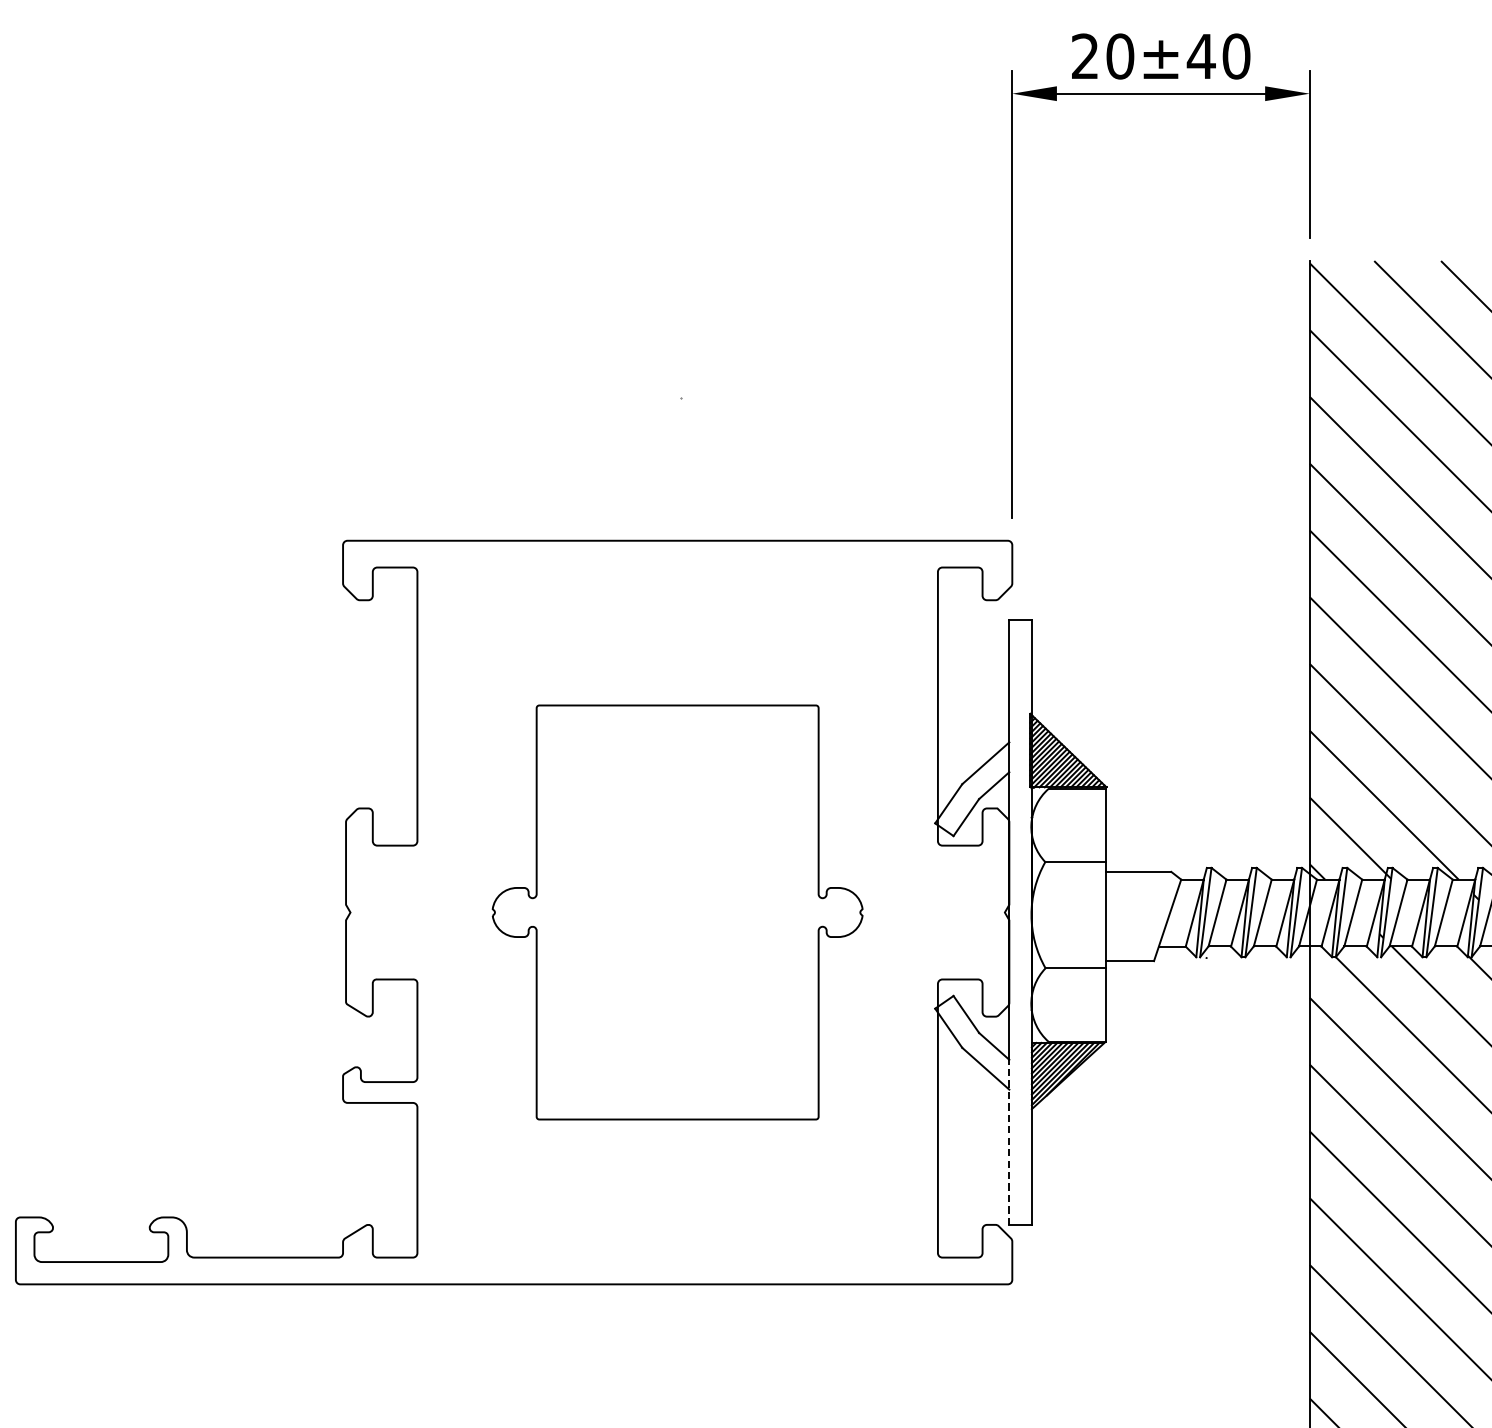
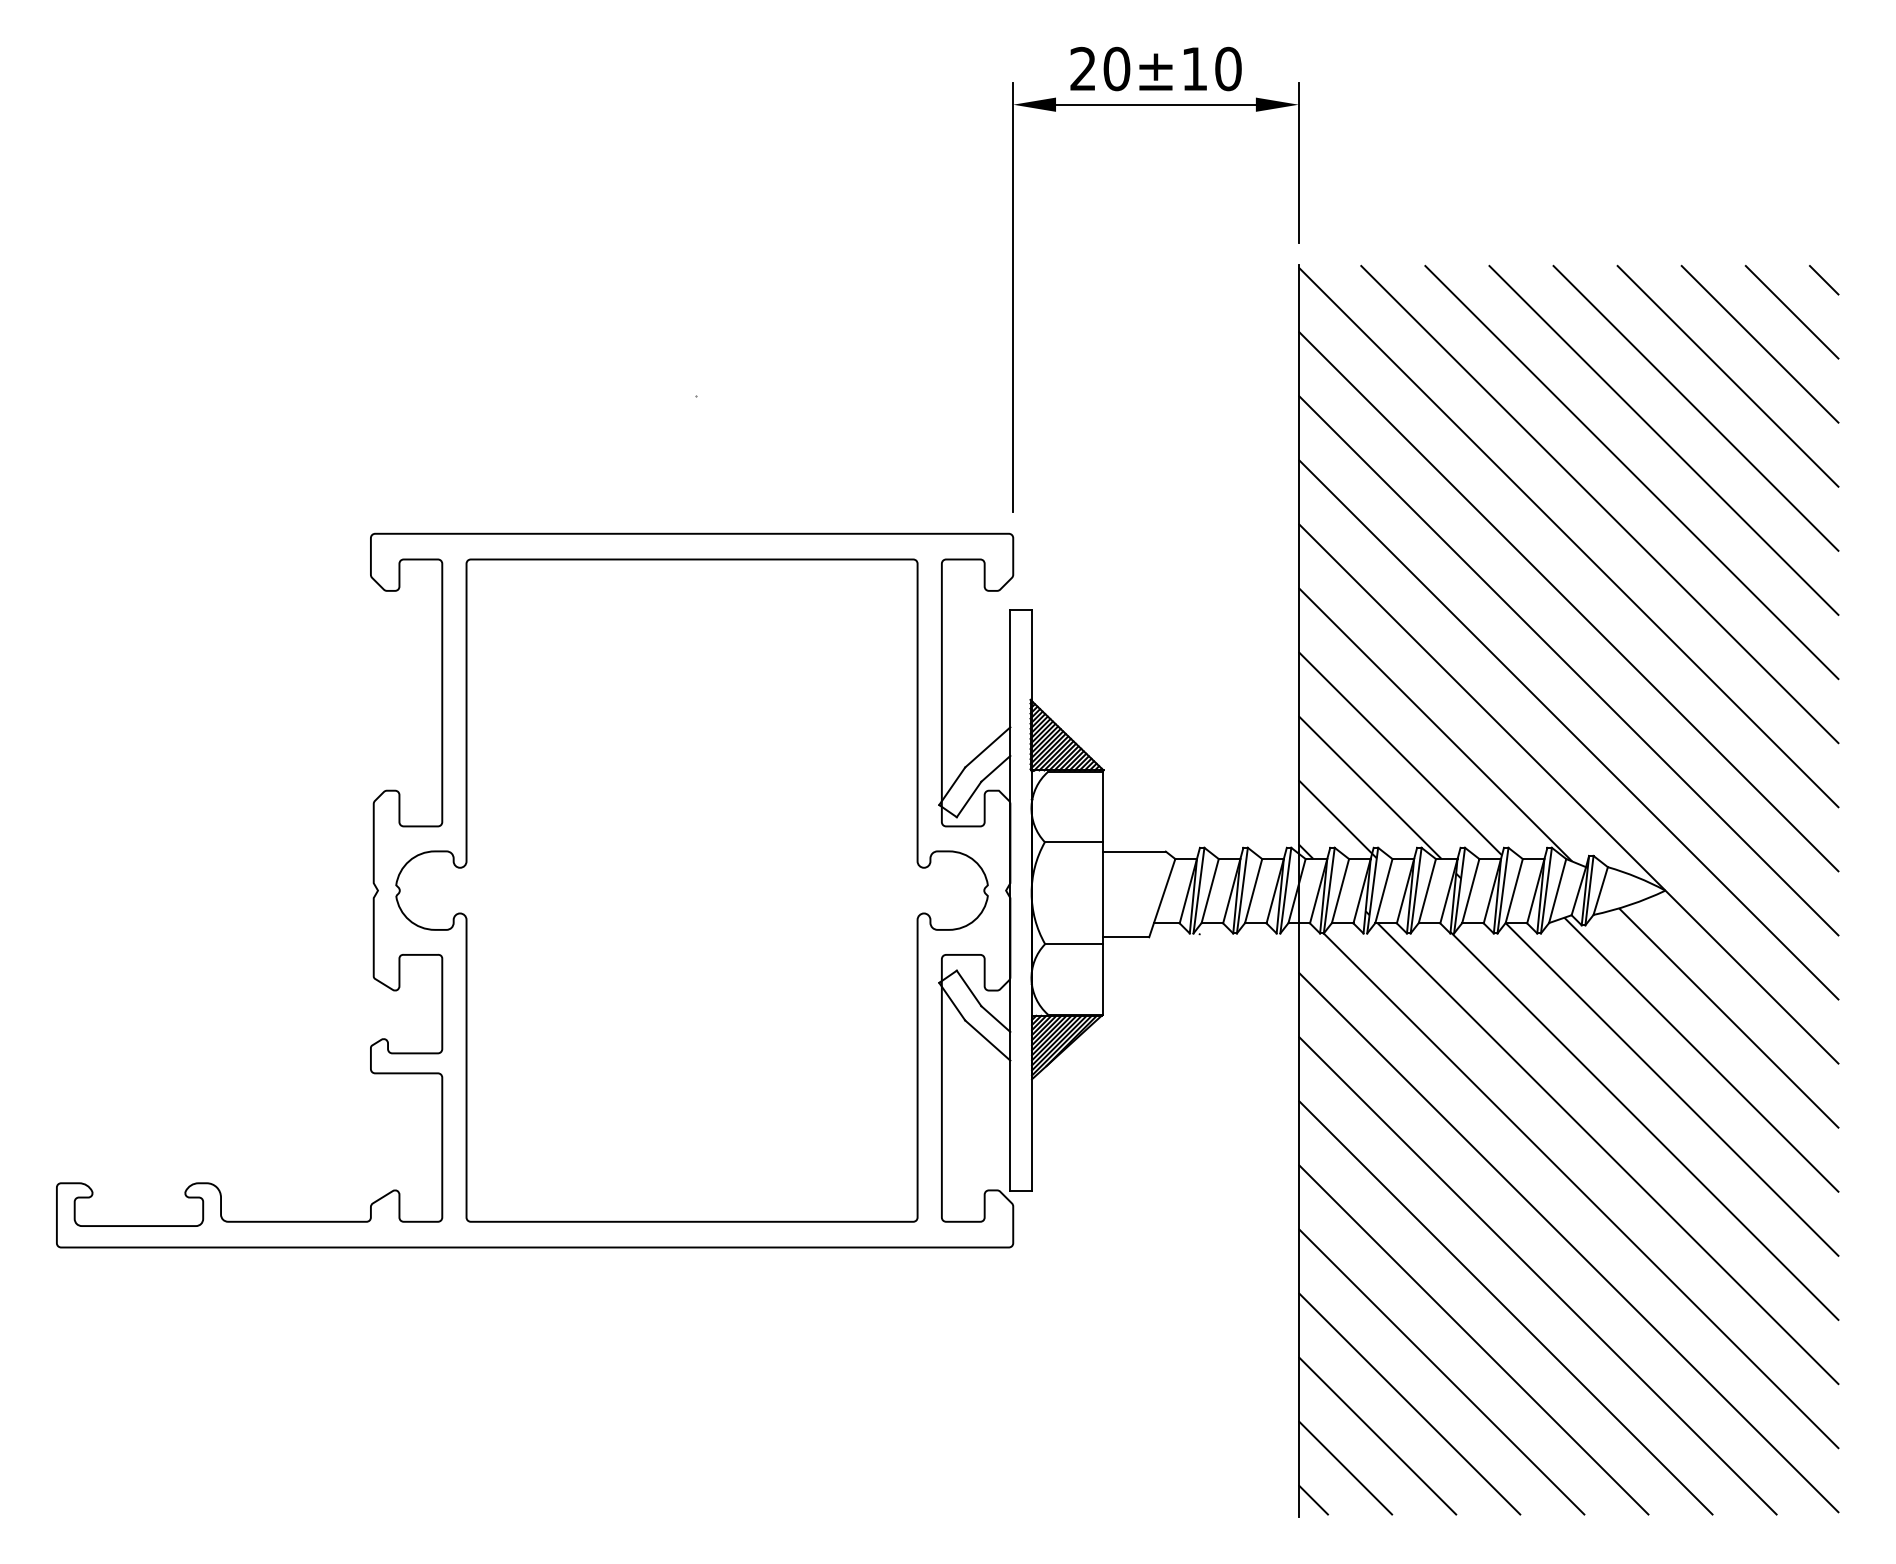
text: (1201, 55) -> (1194, 68), 20±40 -> 20±10
part: (677, 912) -> (691, 890), size x1.67
line: (1009, 1141) -> (1010, 1110), dashed -> solid

